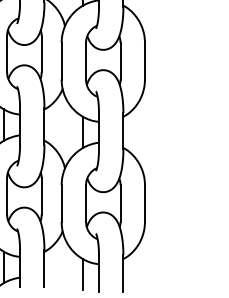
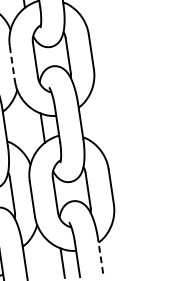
line: (61, 61) -> (12, 63), solid -> dashed
line: (123, 273) -> (100, 256), solid -> dashed

